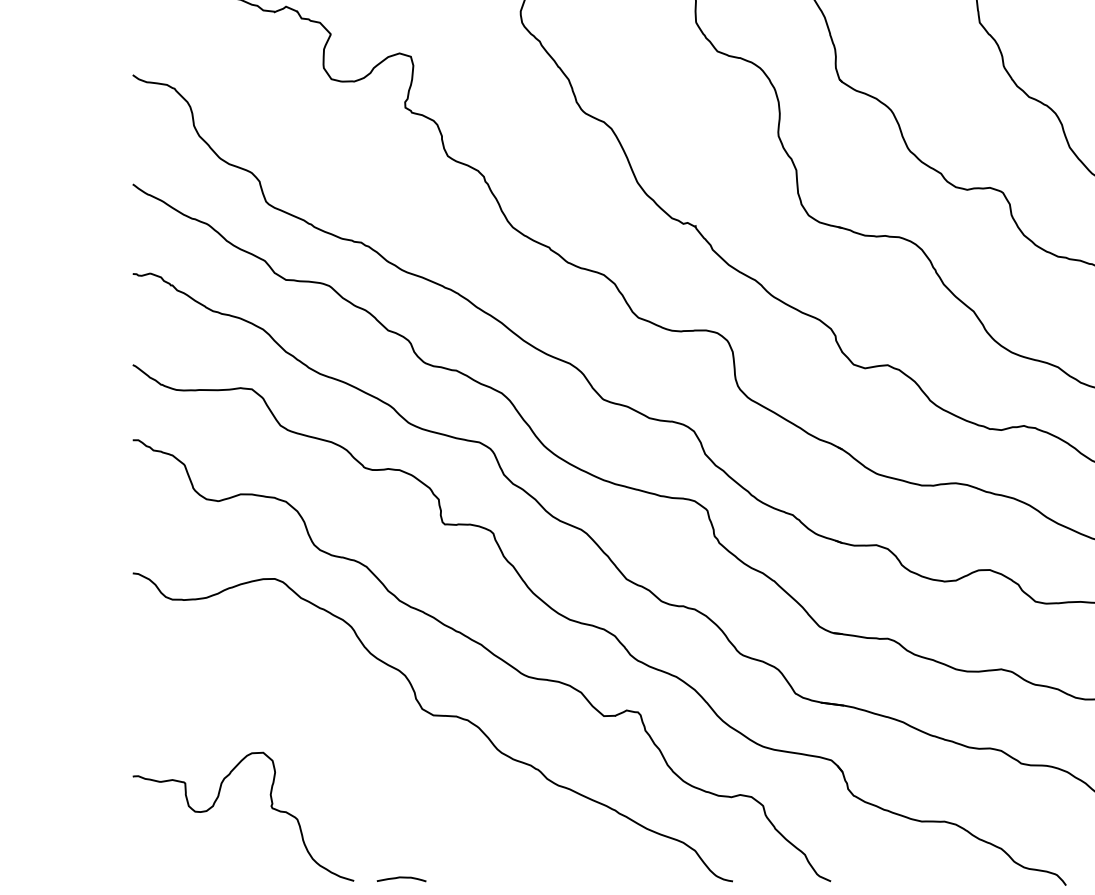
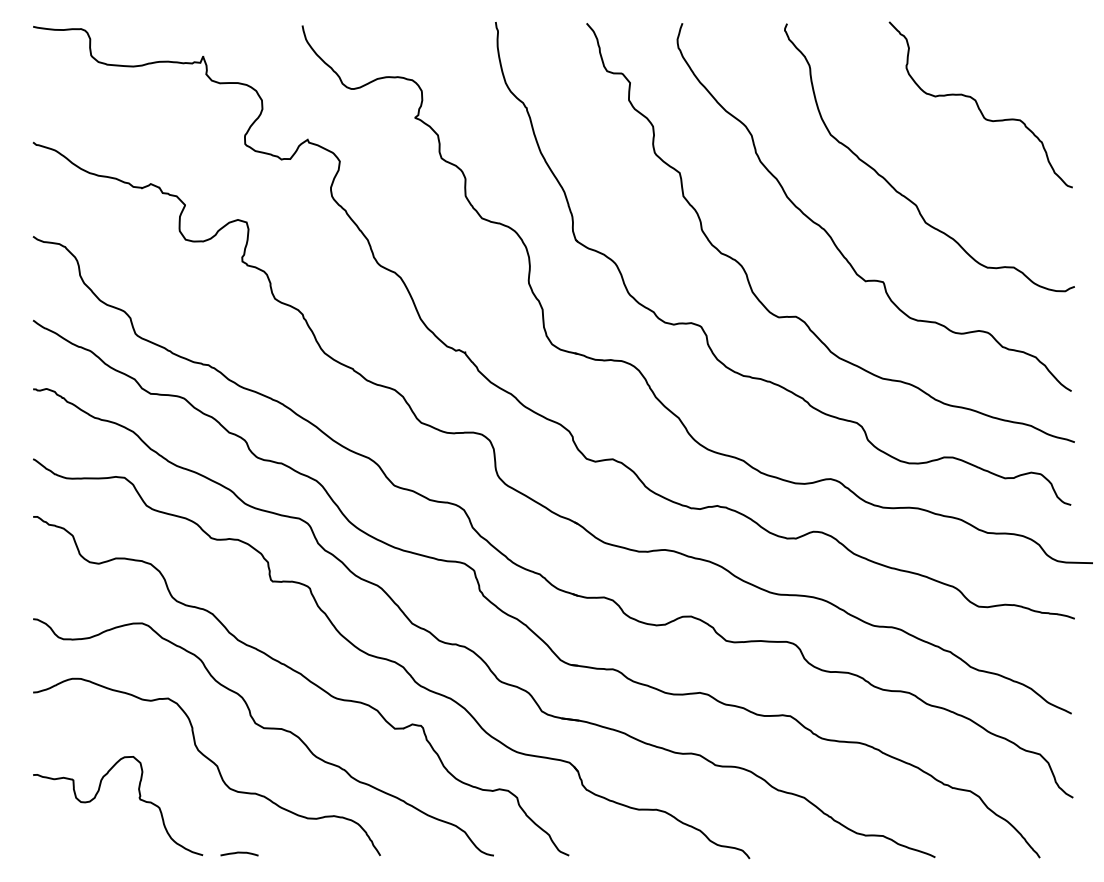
curve: (361, 757) -> (208, 760), added

